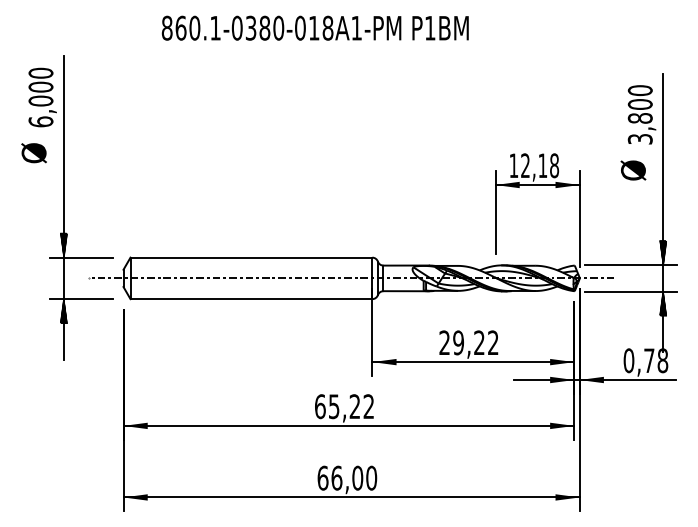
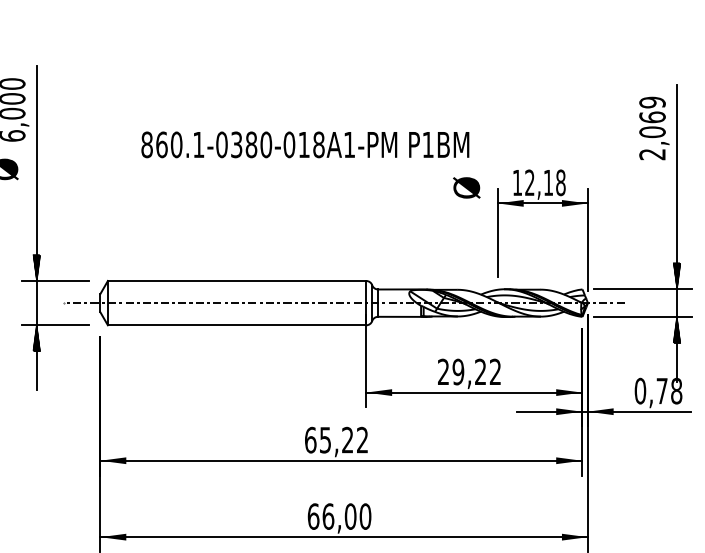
text: (314, 27) -> (304, 144), moved
text: (639, 114) -> (651, 128), 3,800 -> 2,069
text: (633, 170) -> (466, 187), moved

